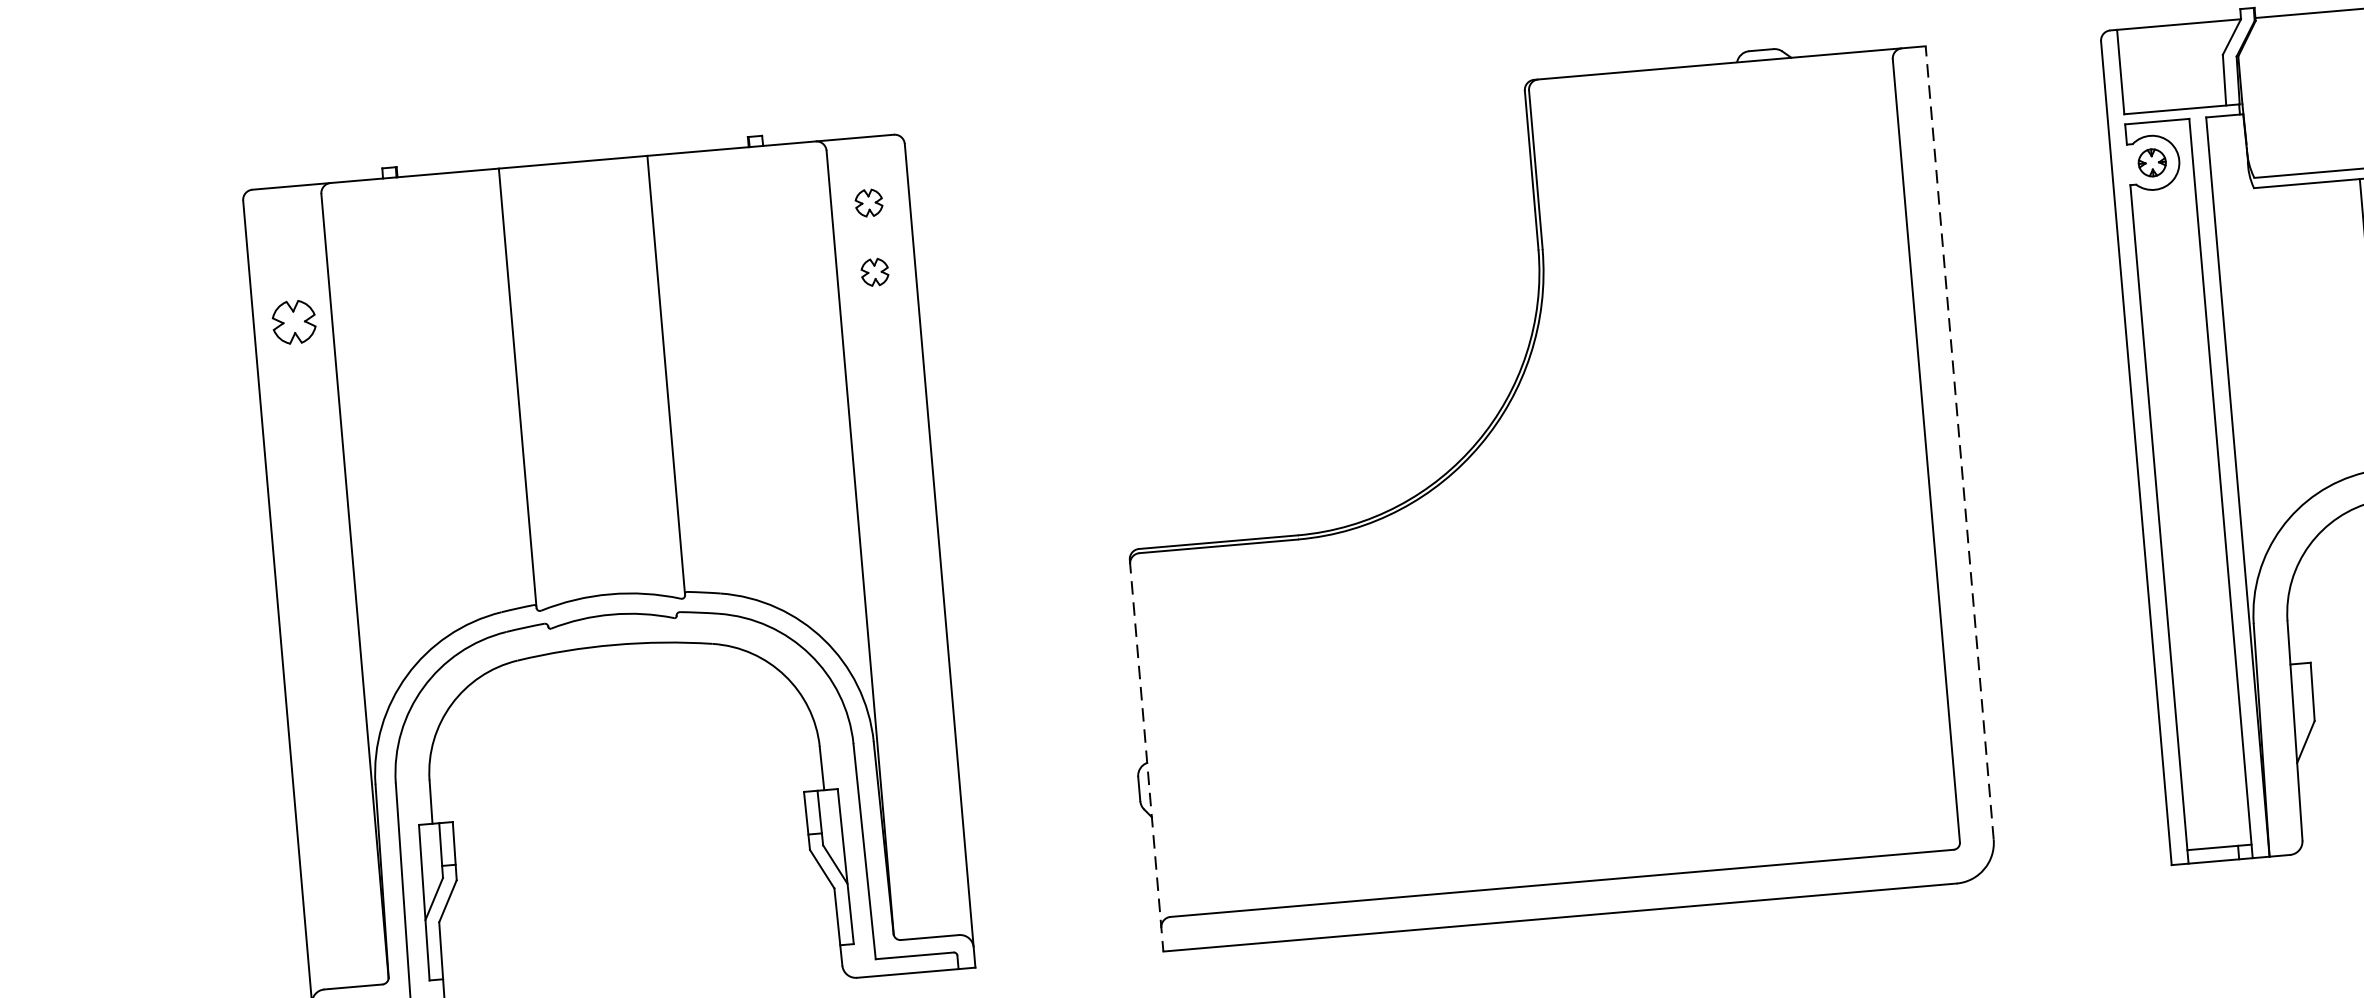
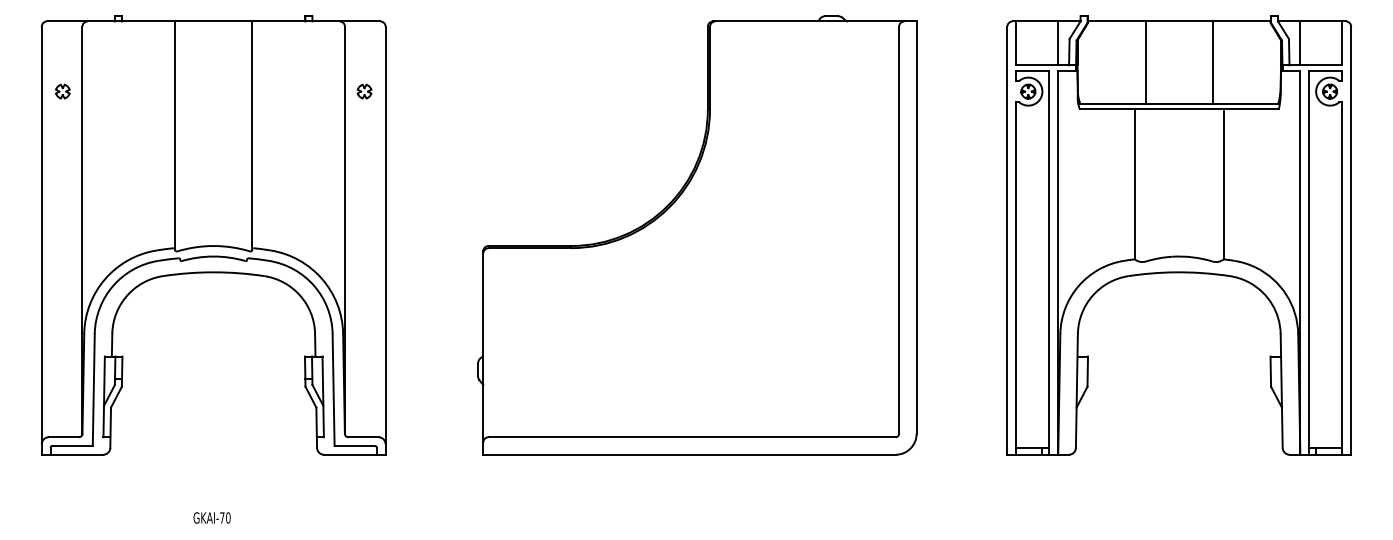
line: (2202, 65) -> (1058, 43), added
part: (868, 202) -> (364, 55), removed
part: (293, 321) -> (62, 91), size x0.62
line: (1959, 442) -> (916, 227), dashed -> solid
line: (1147, 756) -> (483, 353), dashed -> solid

